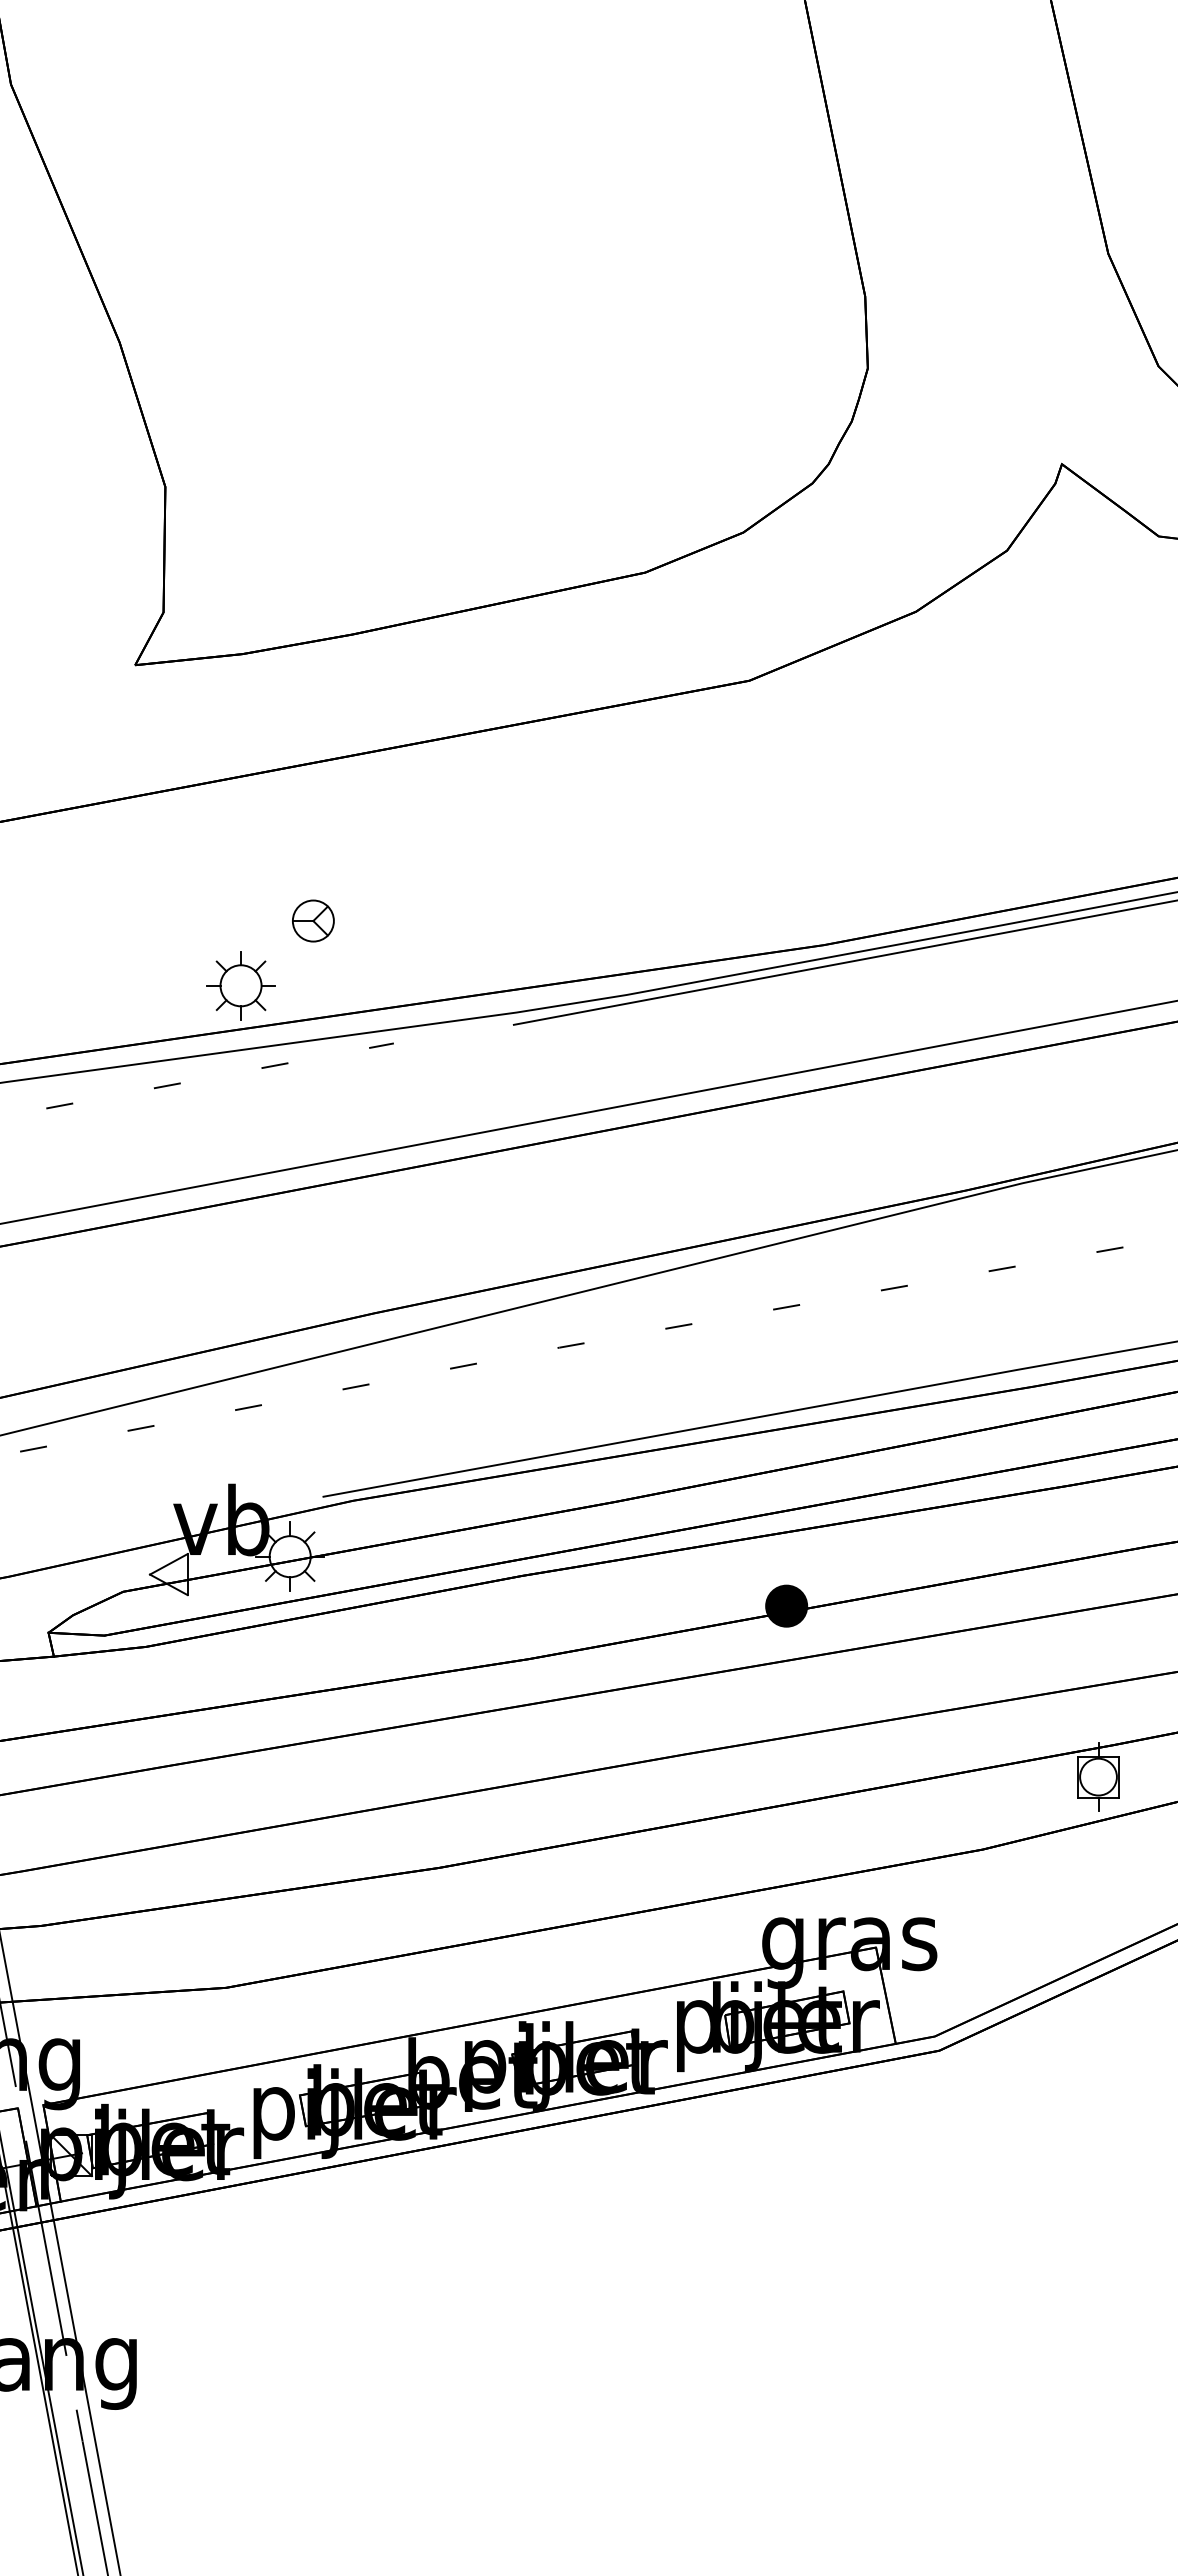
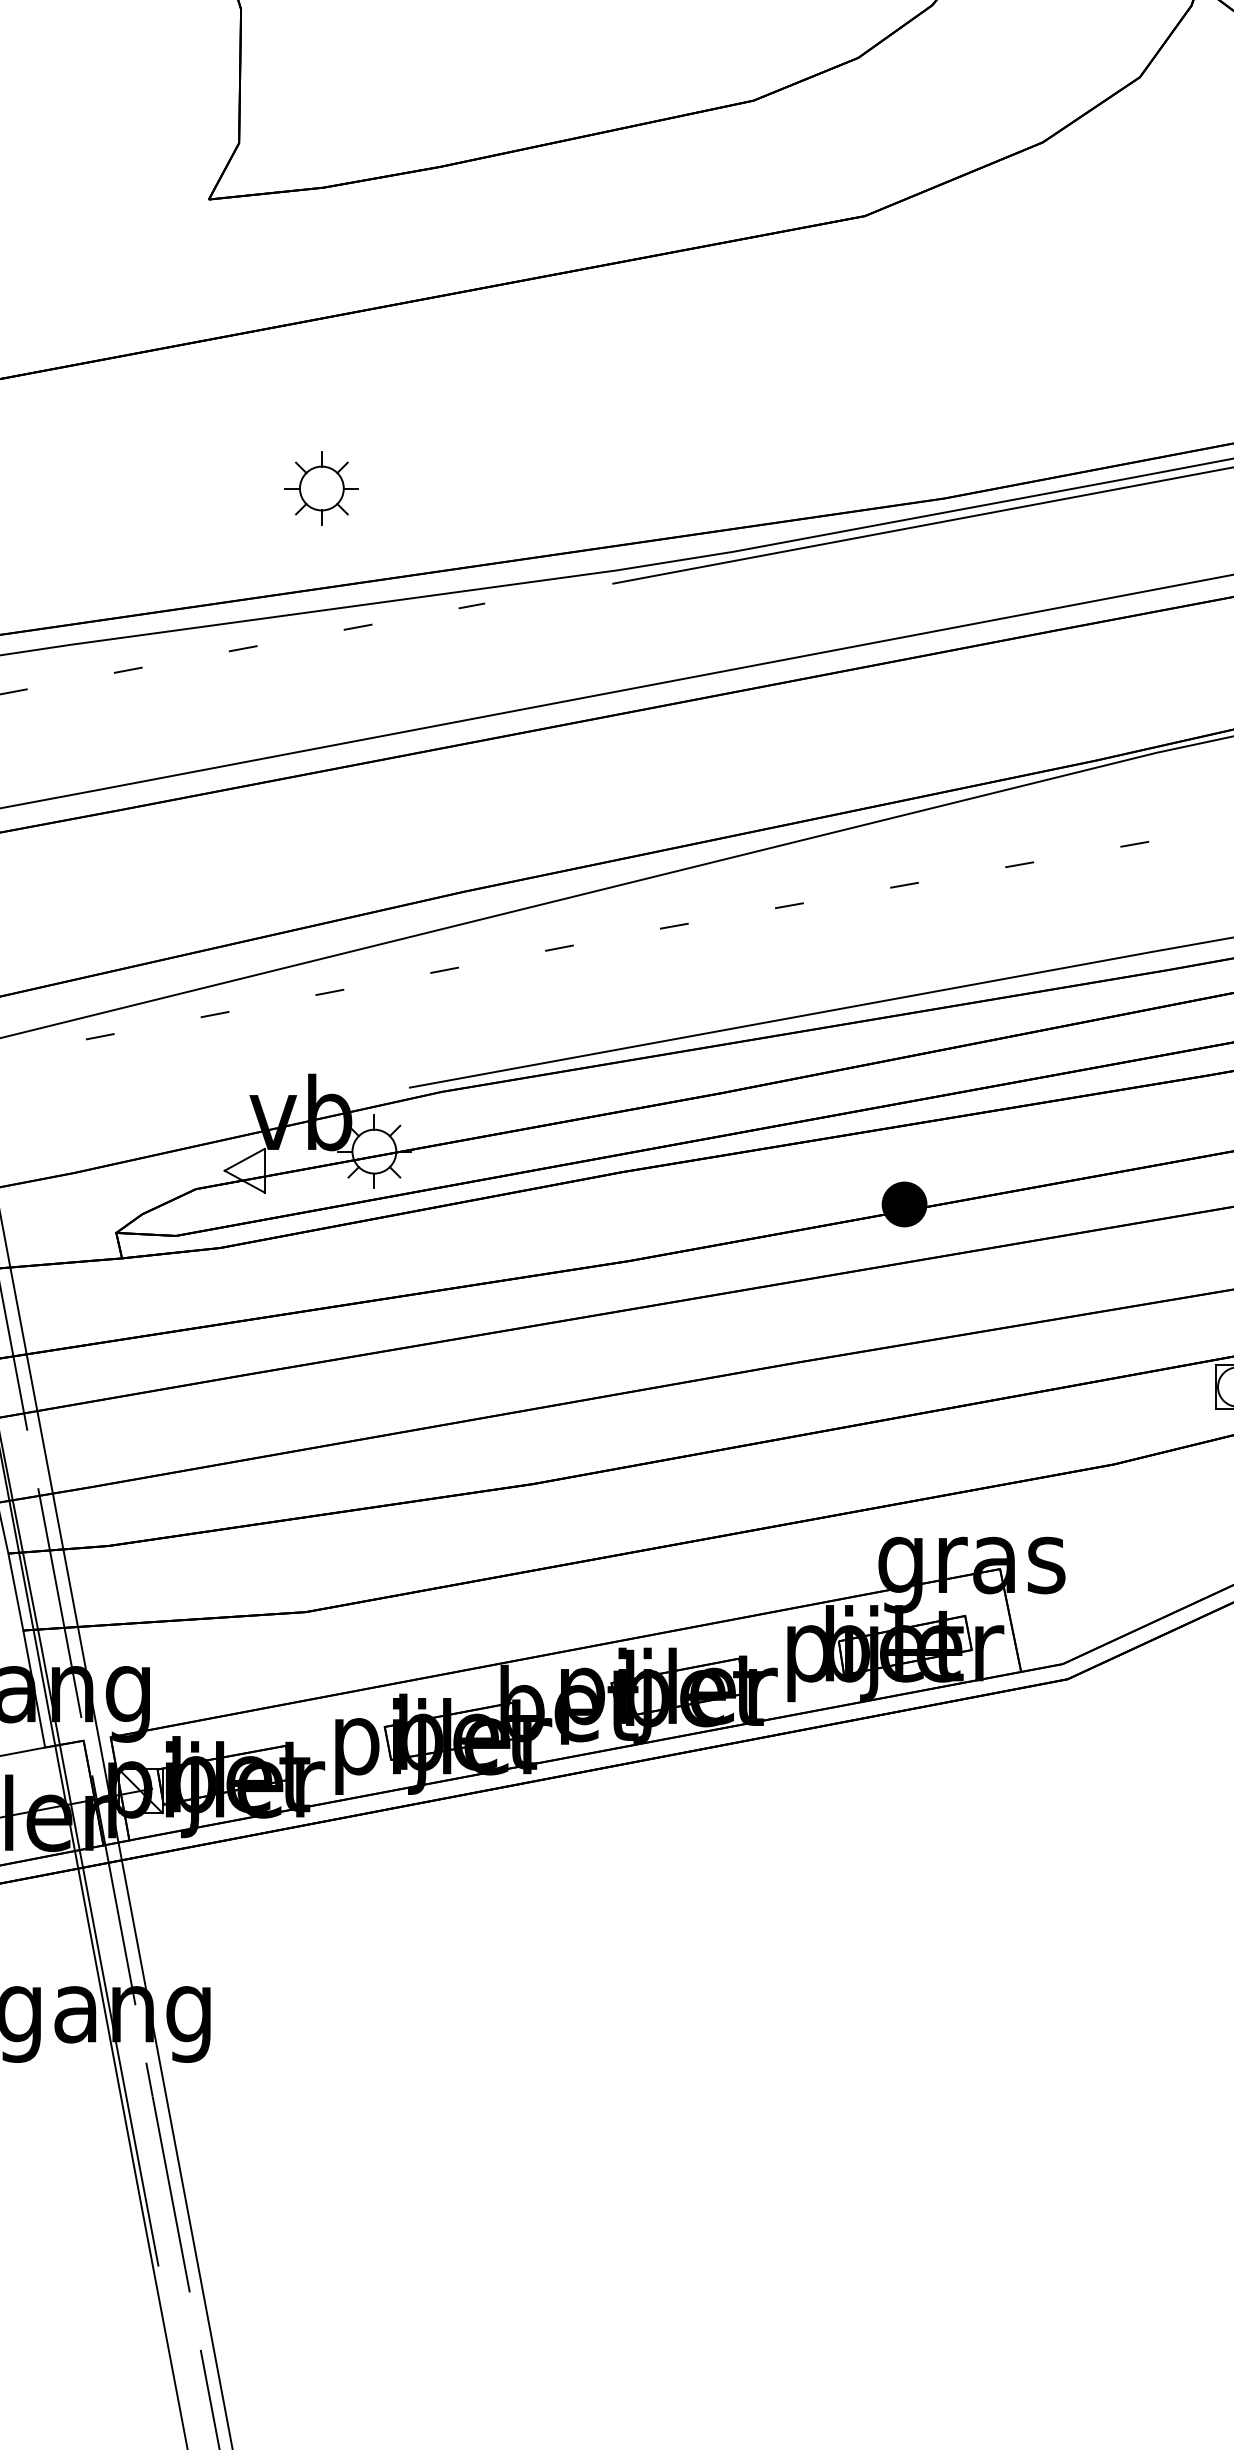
part: (313, 920) -> (399, 472), removed
part: (240, 985) -> (321, 488), moved

